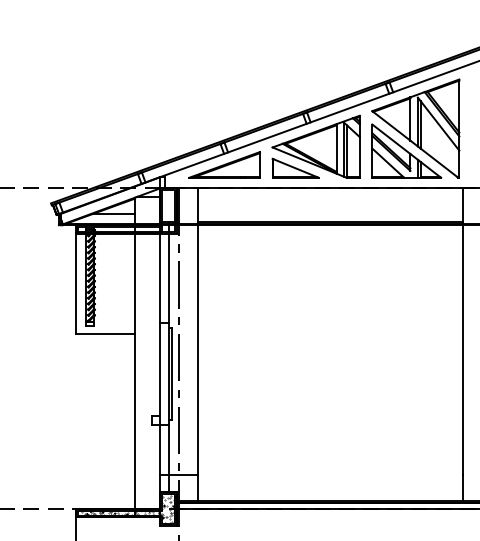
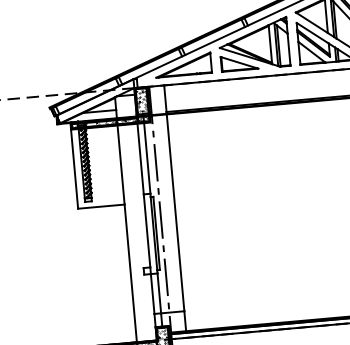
hatch: (126, 211) -> (109, 108), added

